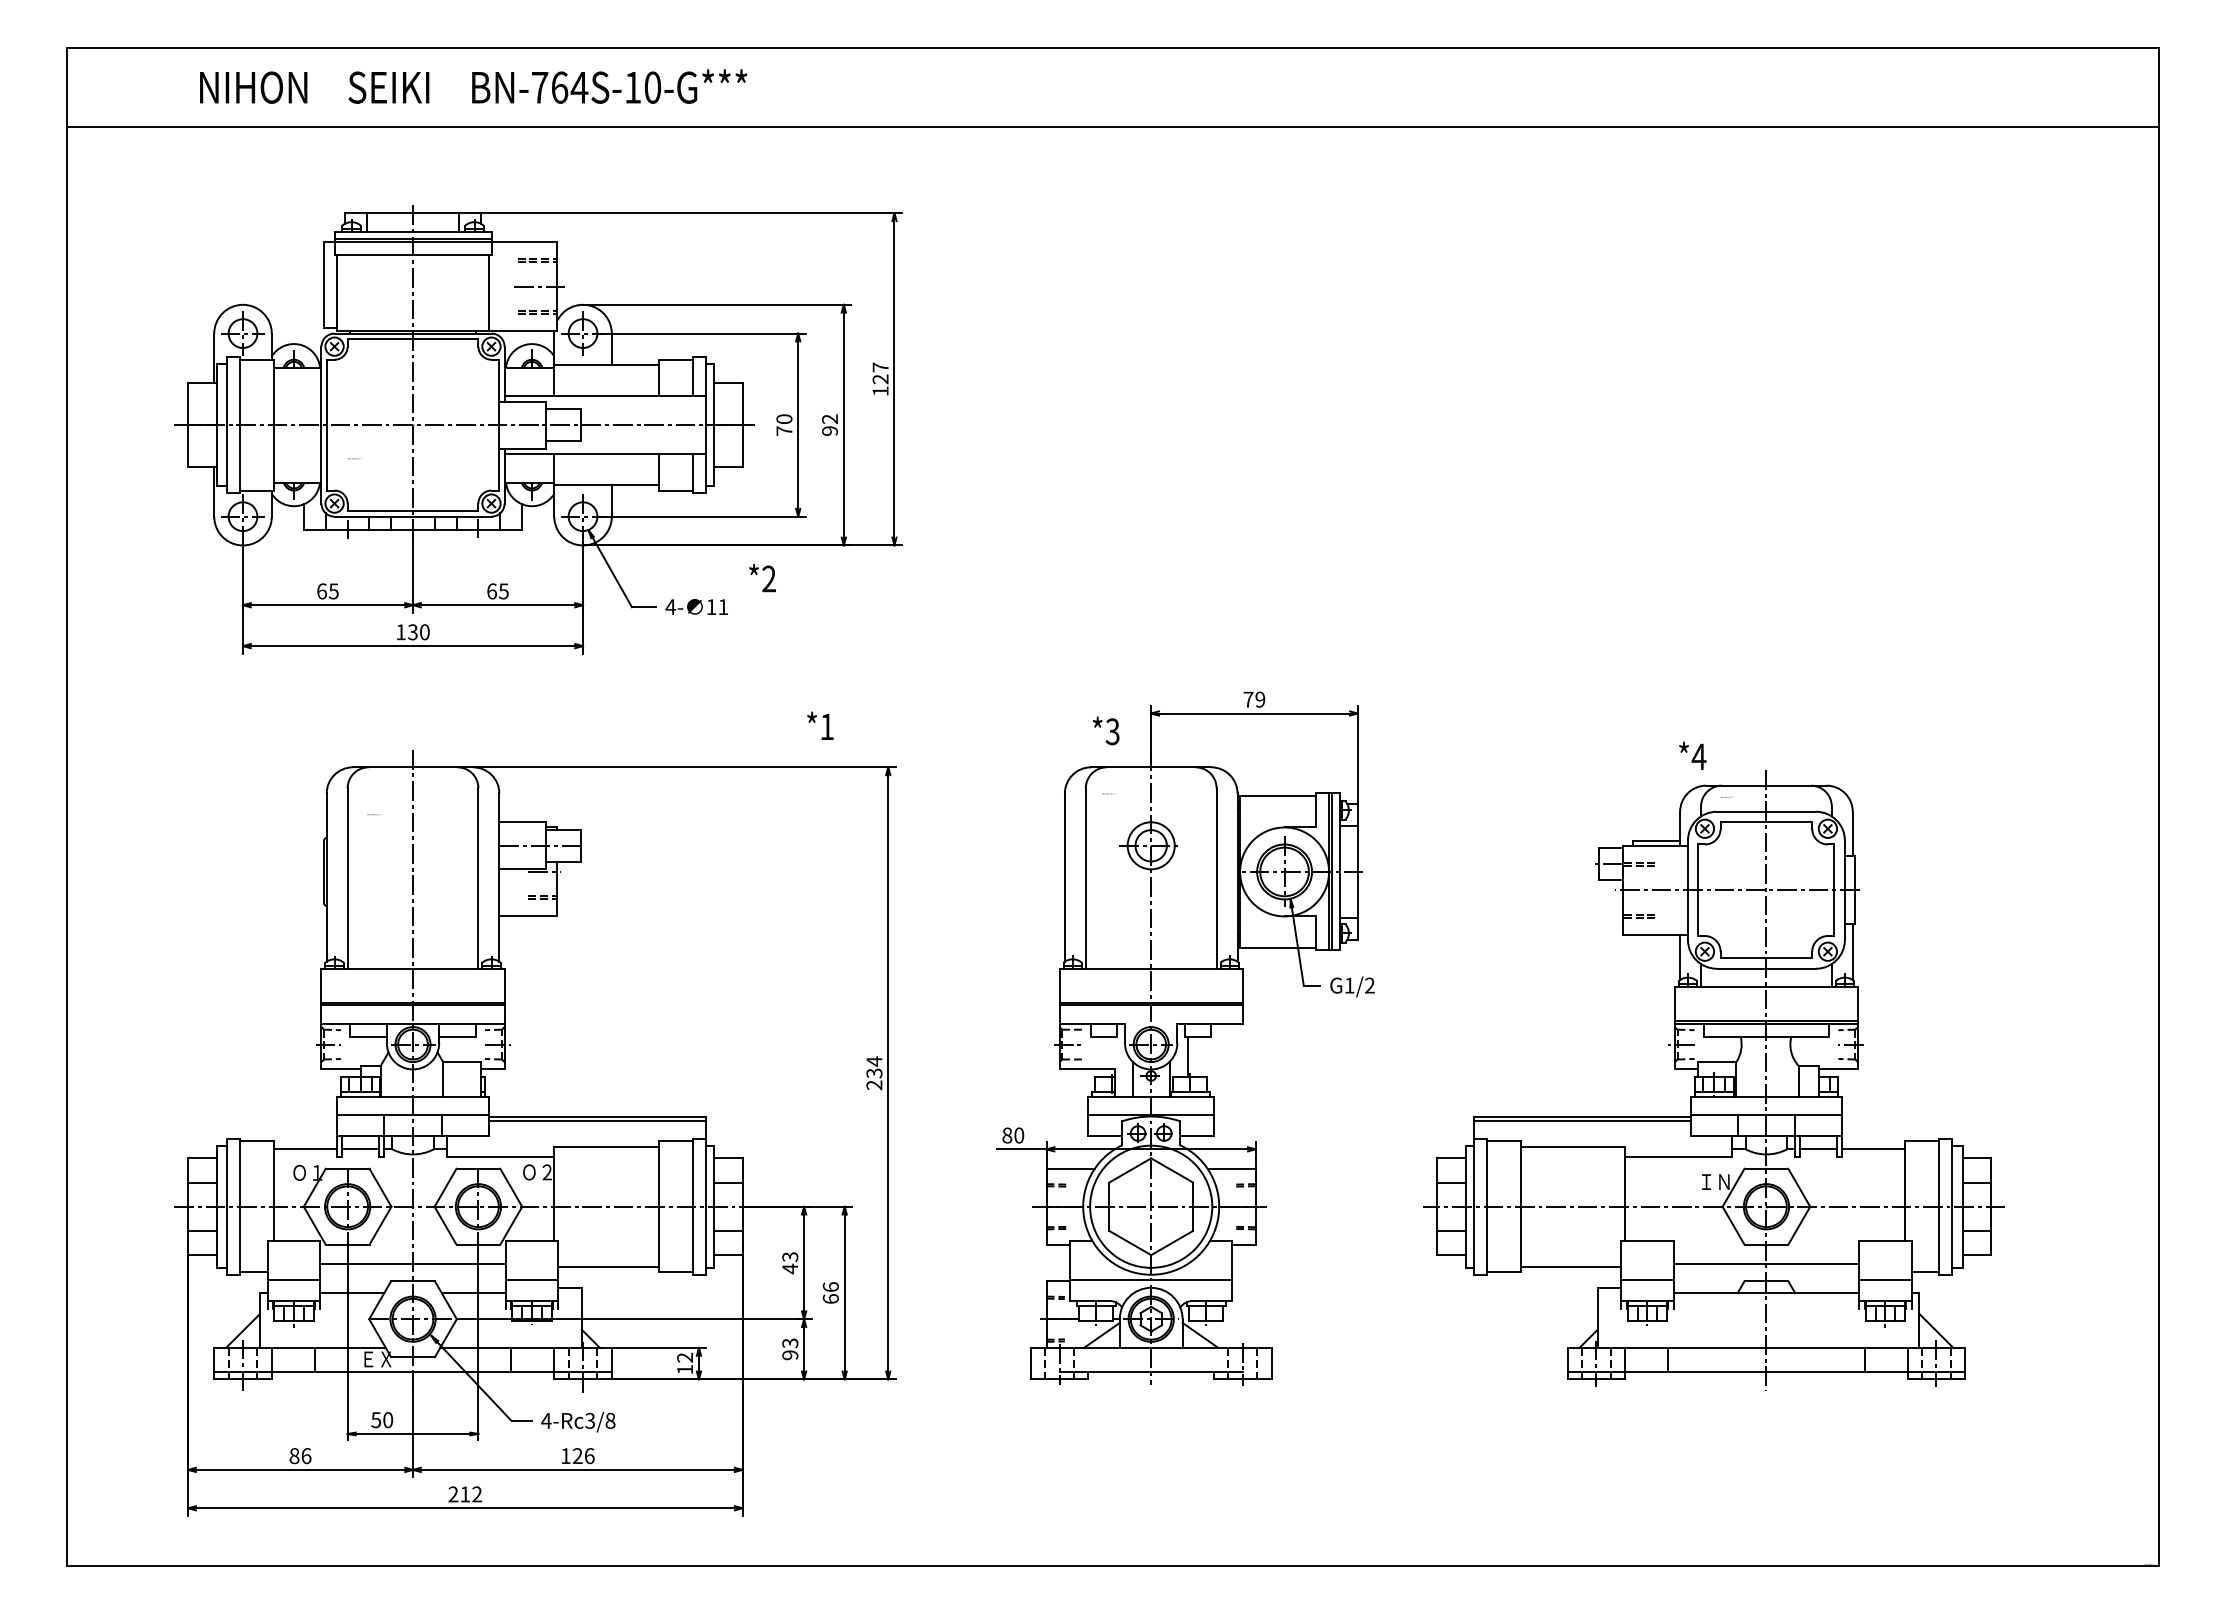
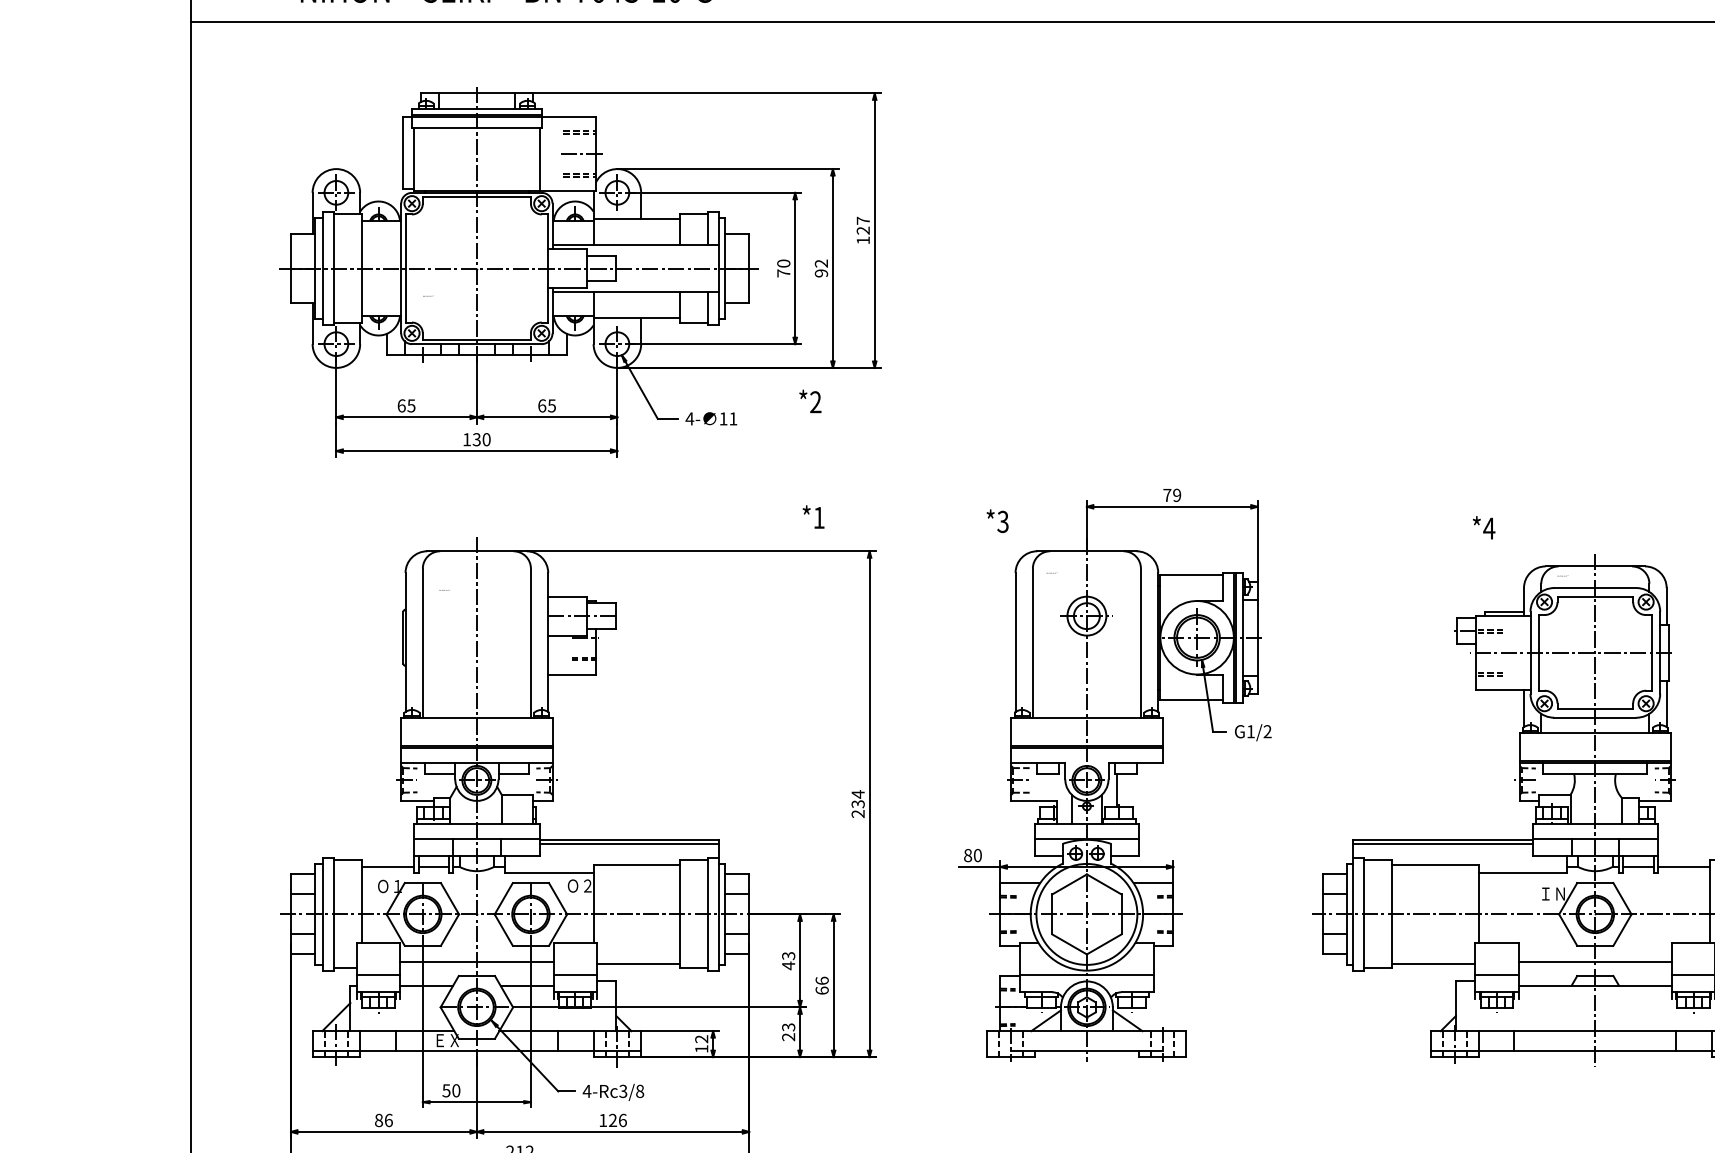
text: (762, 577) -> (810, 401), moved
text: (1105, 730) -> (997, 520), moved
text: (1692, 755) -> (1483, 527), moved
text: (790, 1355) -> (788, 1037), 93 -> 23

